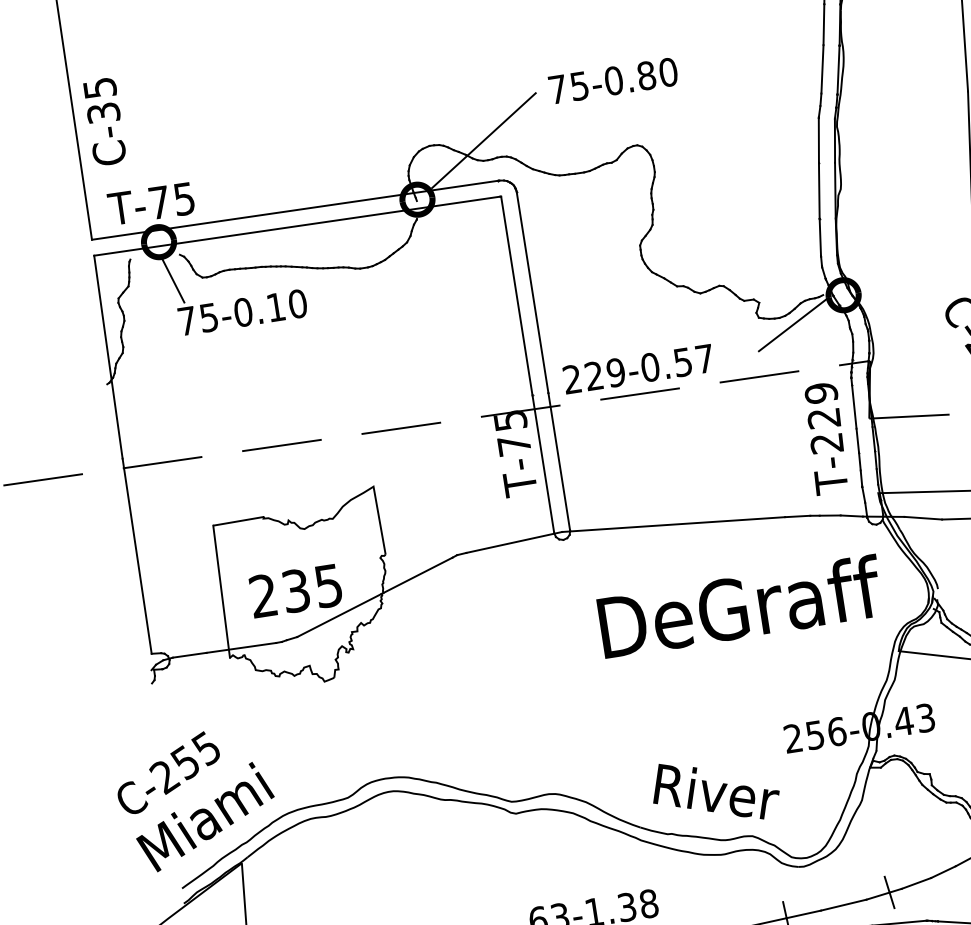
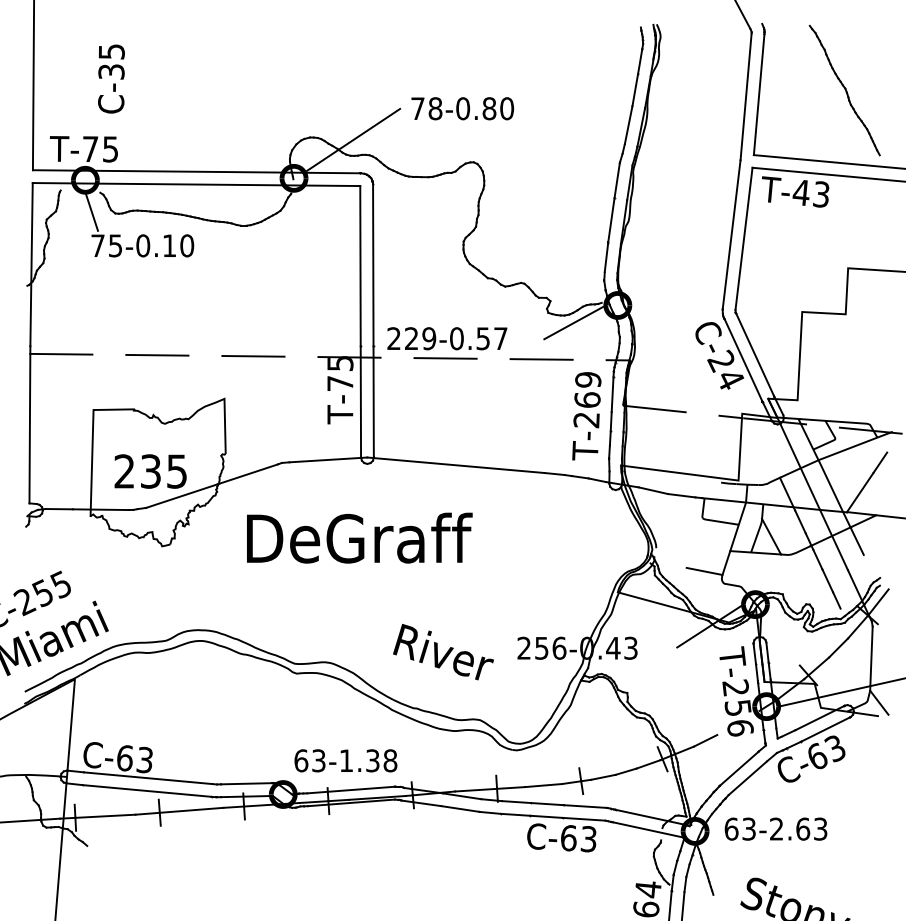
text: (579, 85) -> (435, 108), 75-0.80 -> 78-0.80
text: (104, 121) -> (111, 78), moved
text: (824, 418) -> (587, 400), T-229 -> T-269
text: (740, 606) -> (359, 537), moved
text: (715, 791) -> (443, 652), moved

